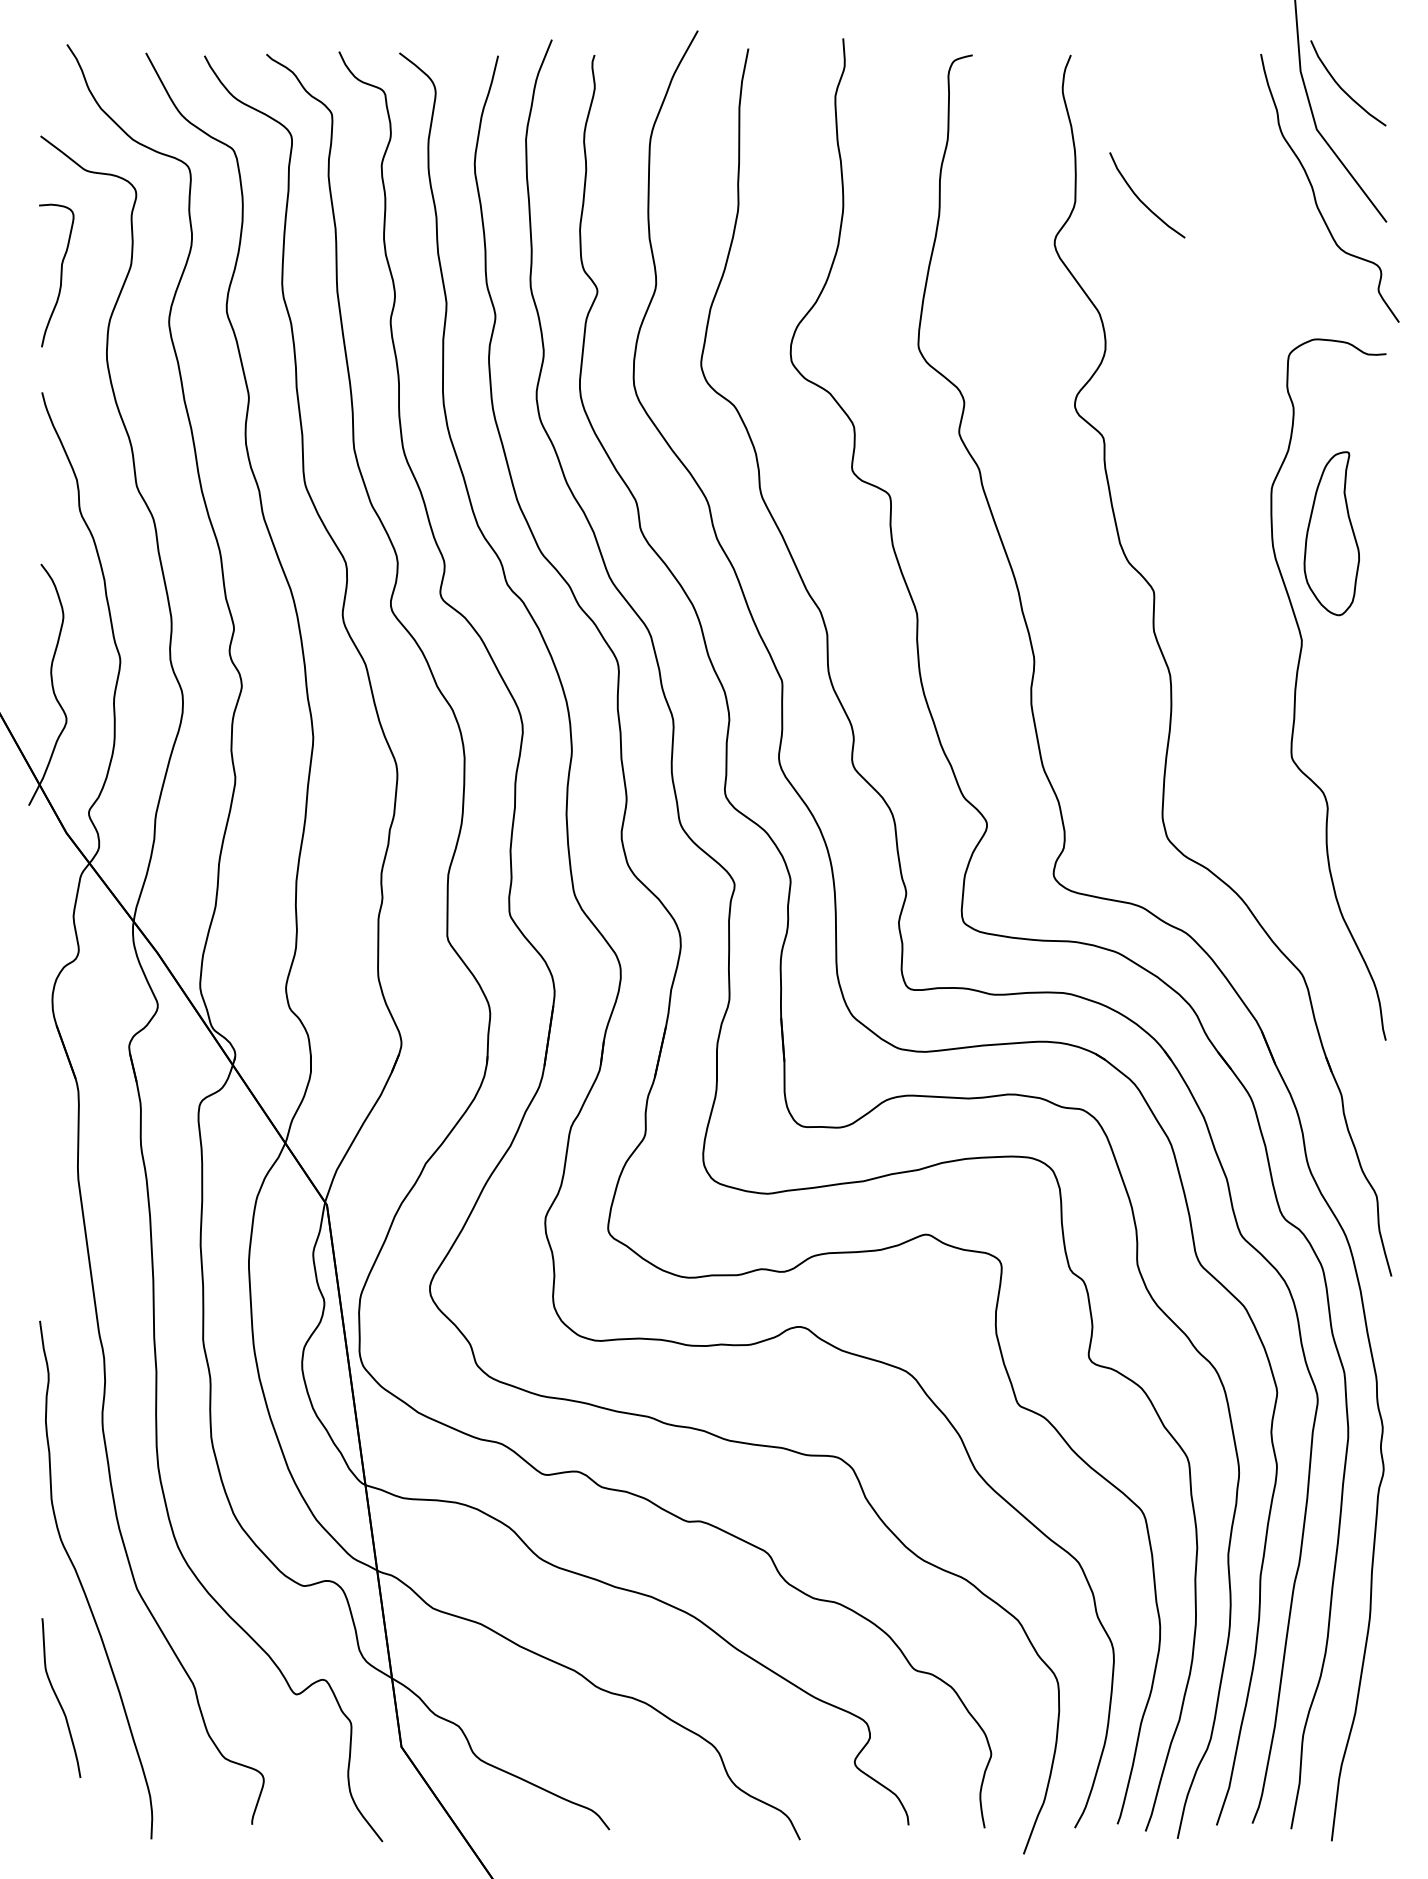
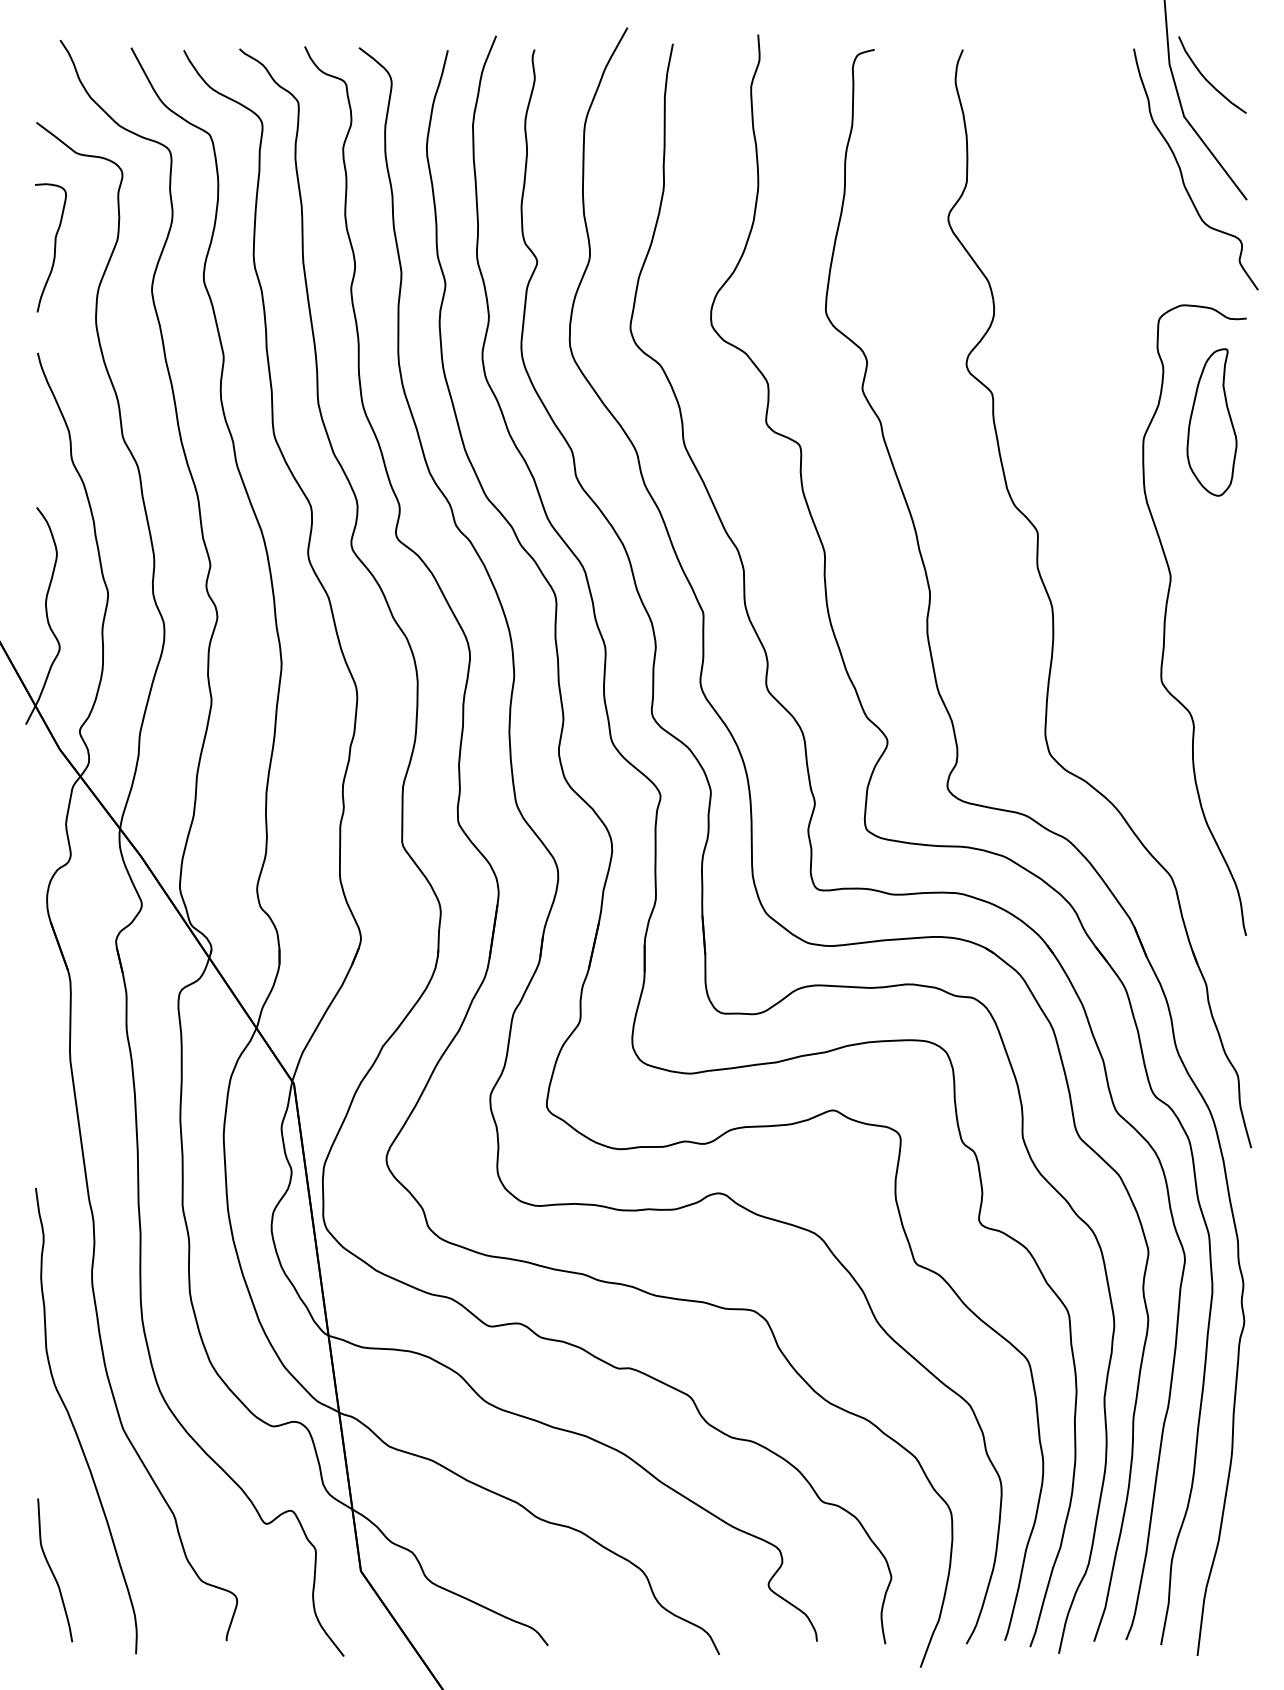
curve: (1141, 200) -> (1026, 180), removed
part: (1331, 533) -> (1211, 422), moved
curve: (58, 1698) -> (52, 1570), moved

